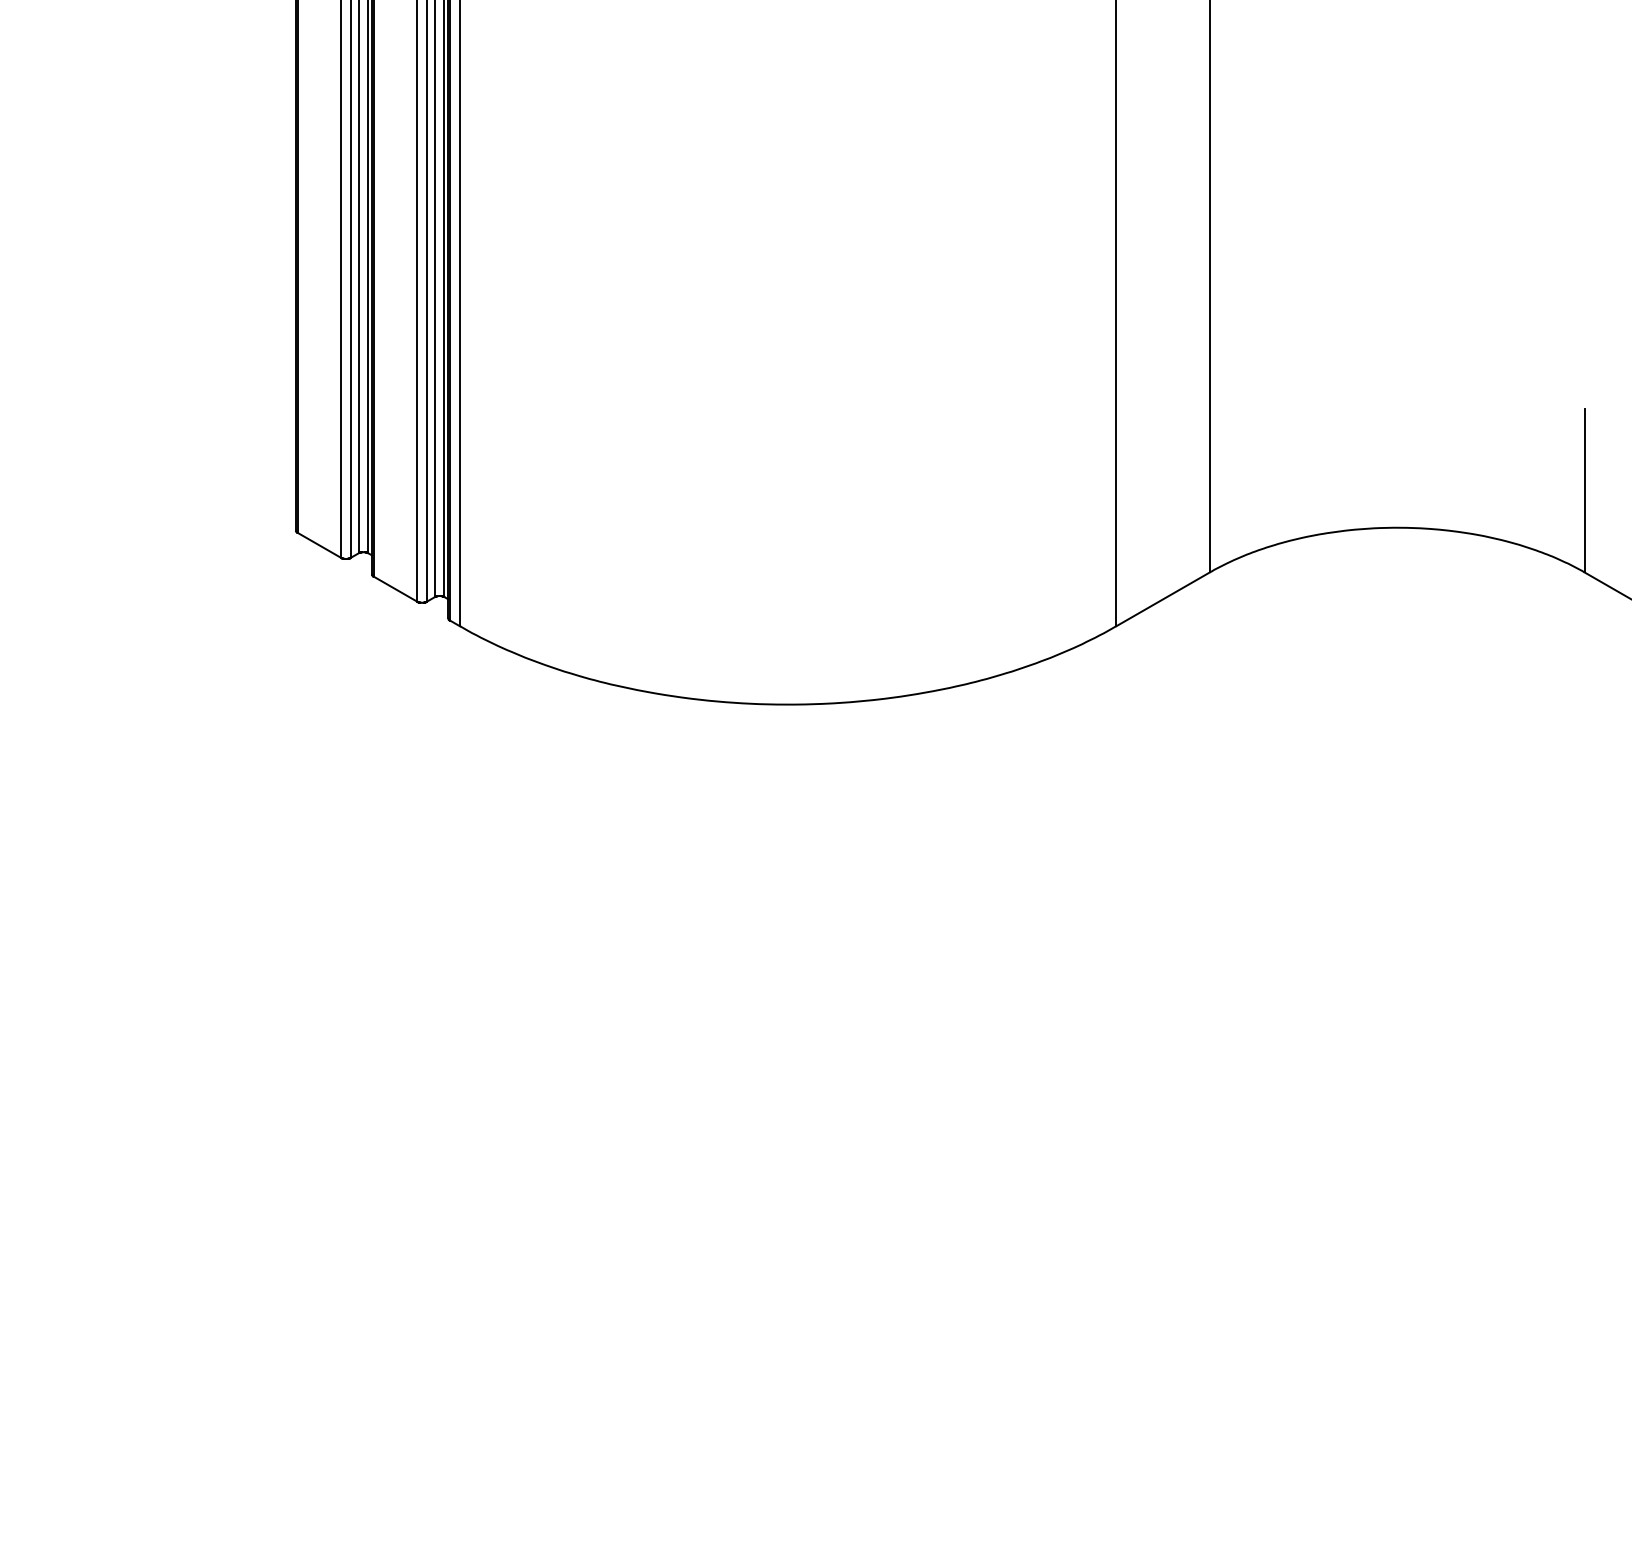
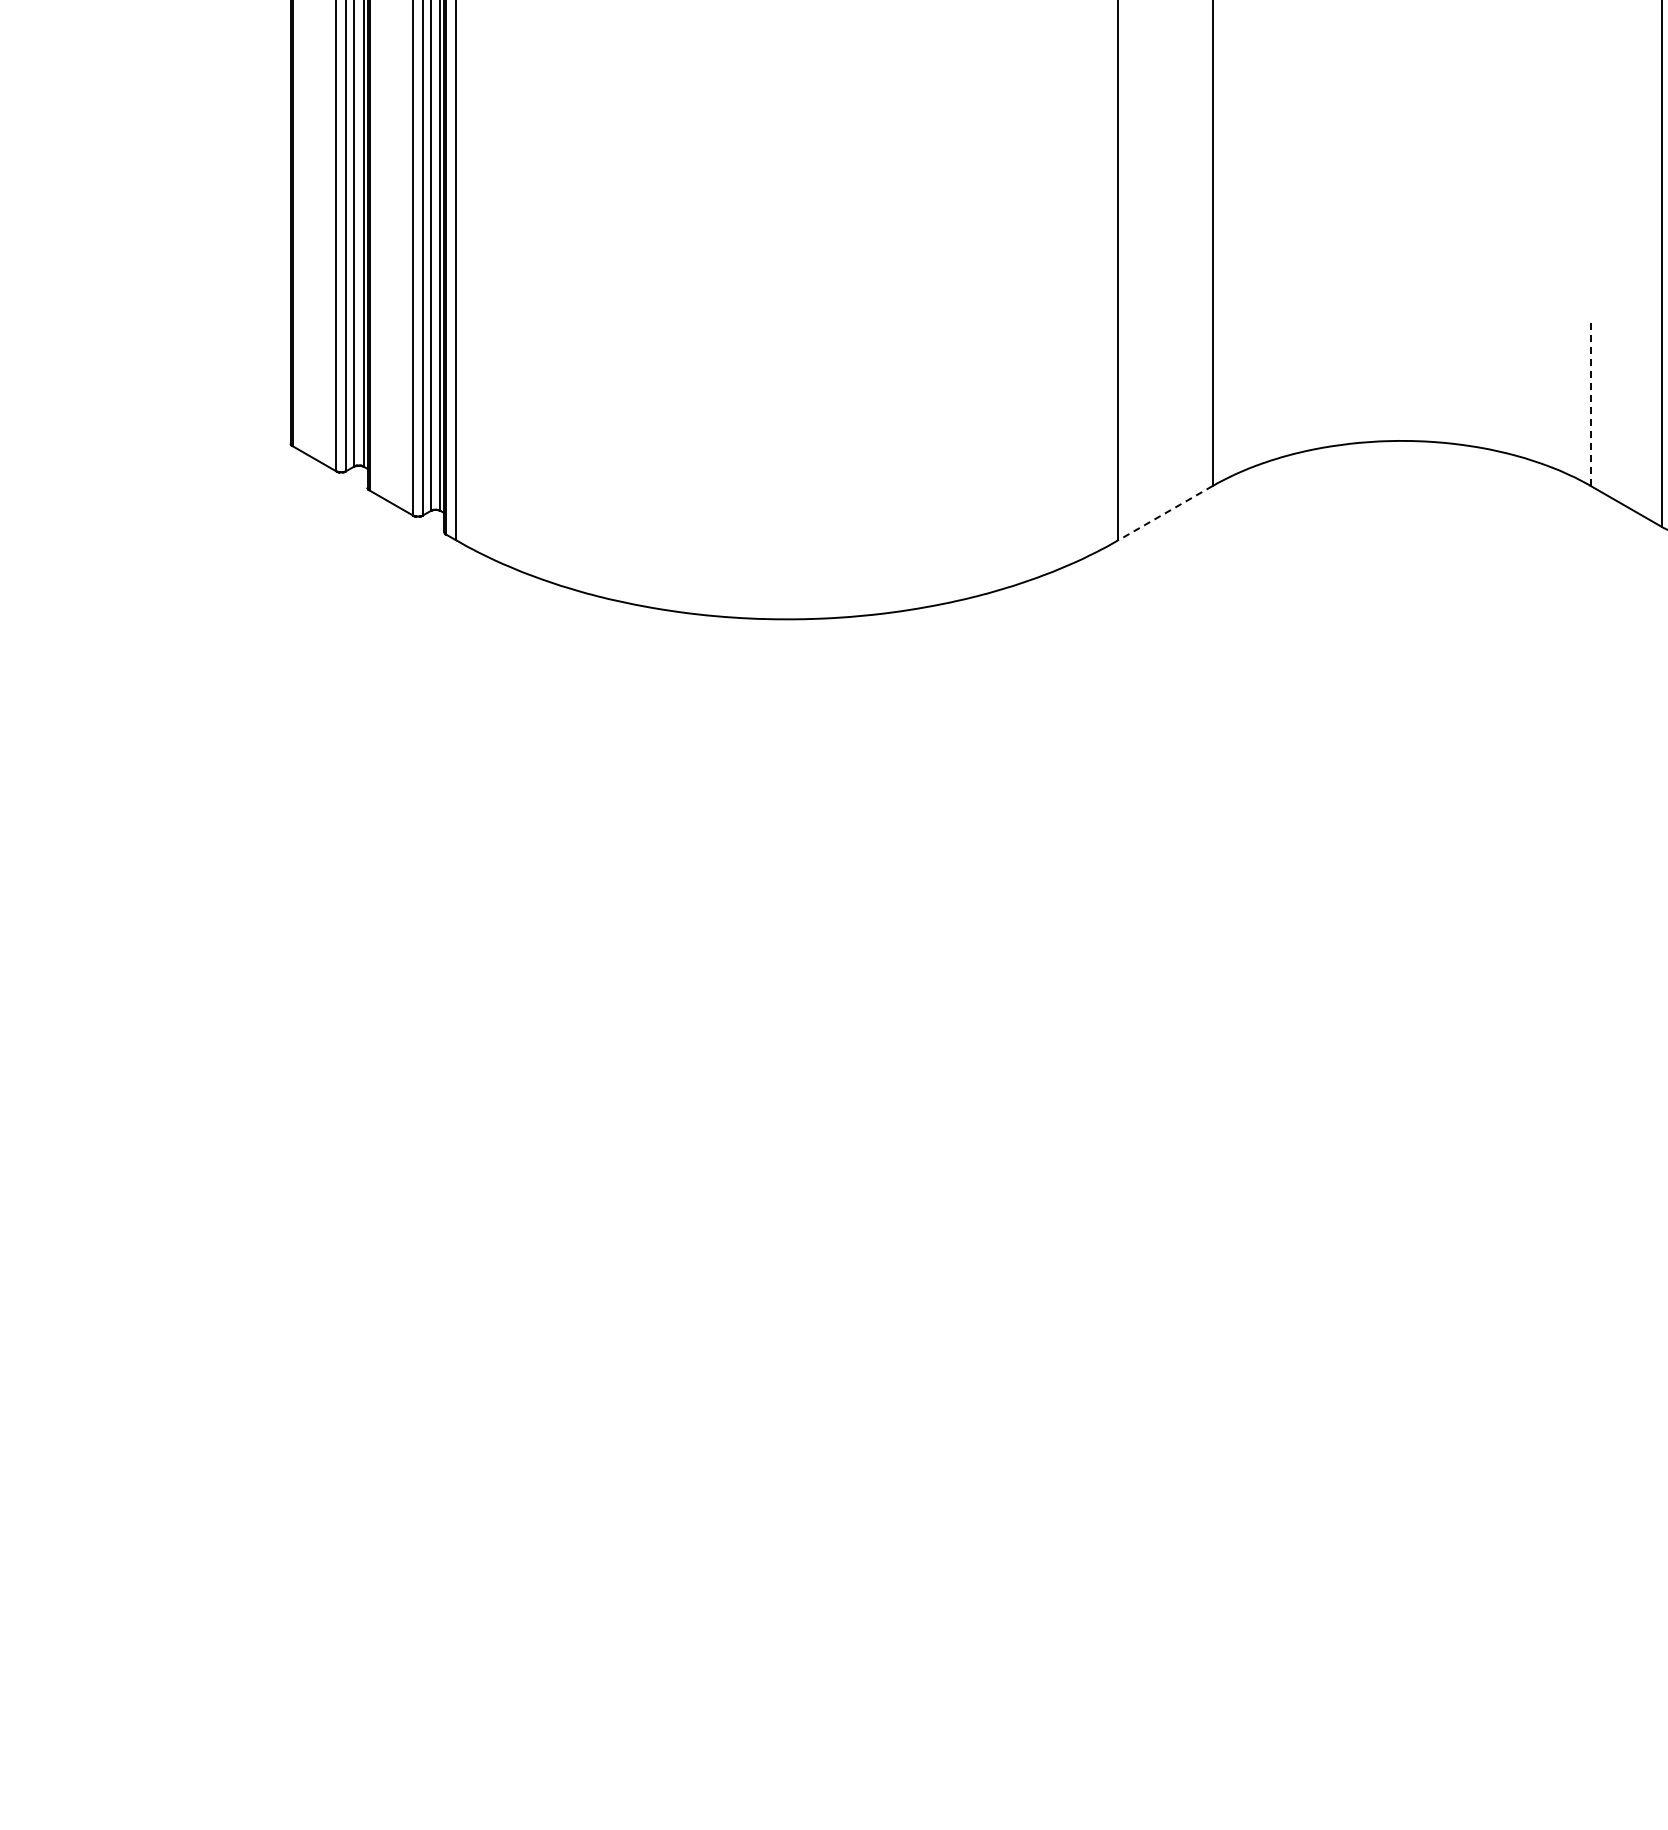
line: (1584, 490) -> (1590, 403), solid -> dashed
line: (1163, 599) -> (1165, 513), solid -> dashed

